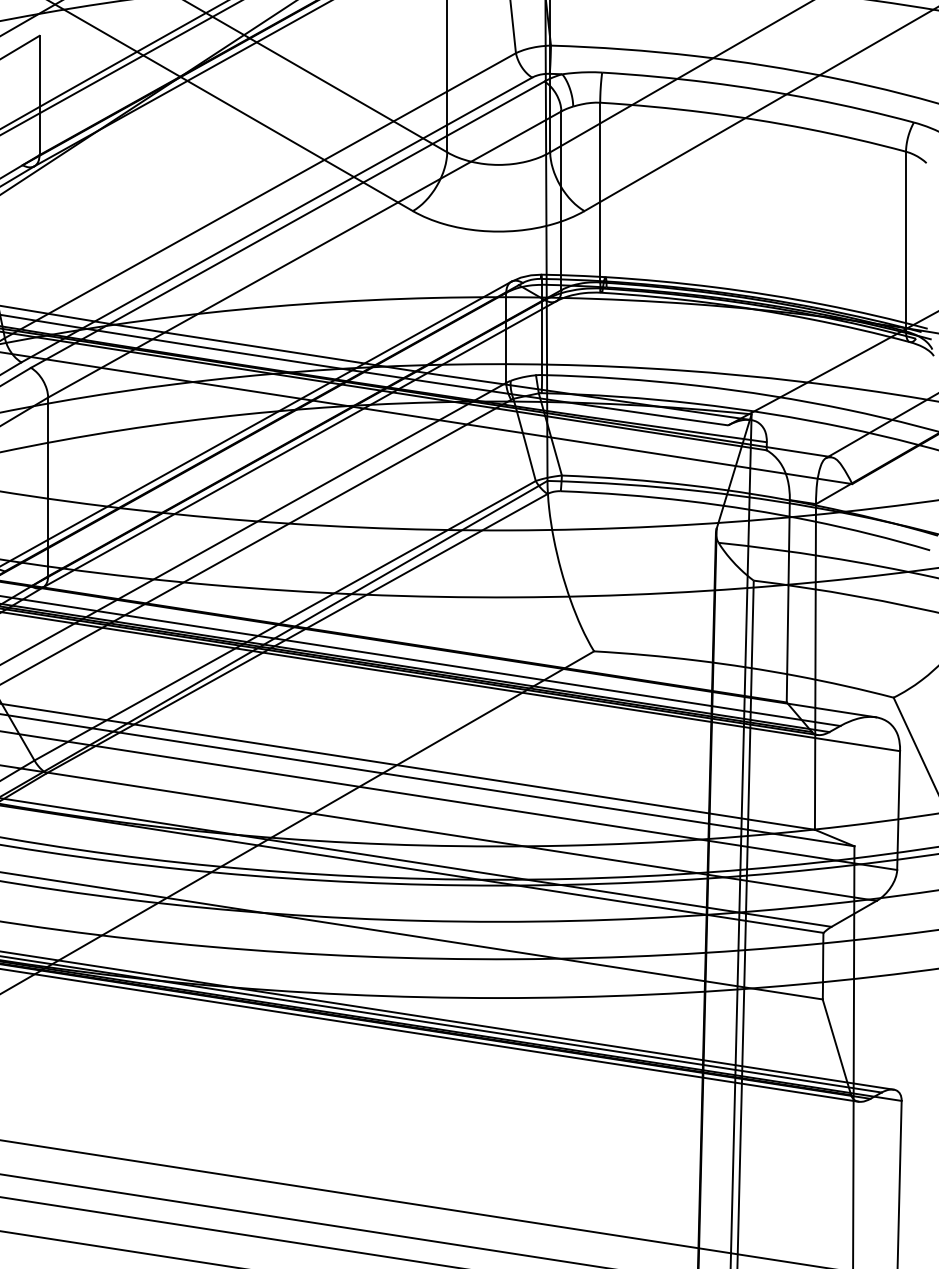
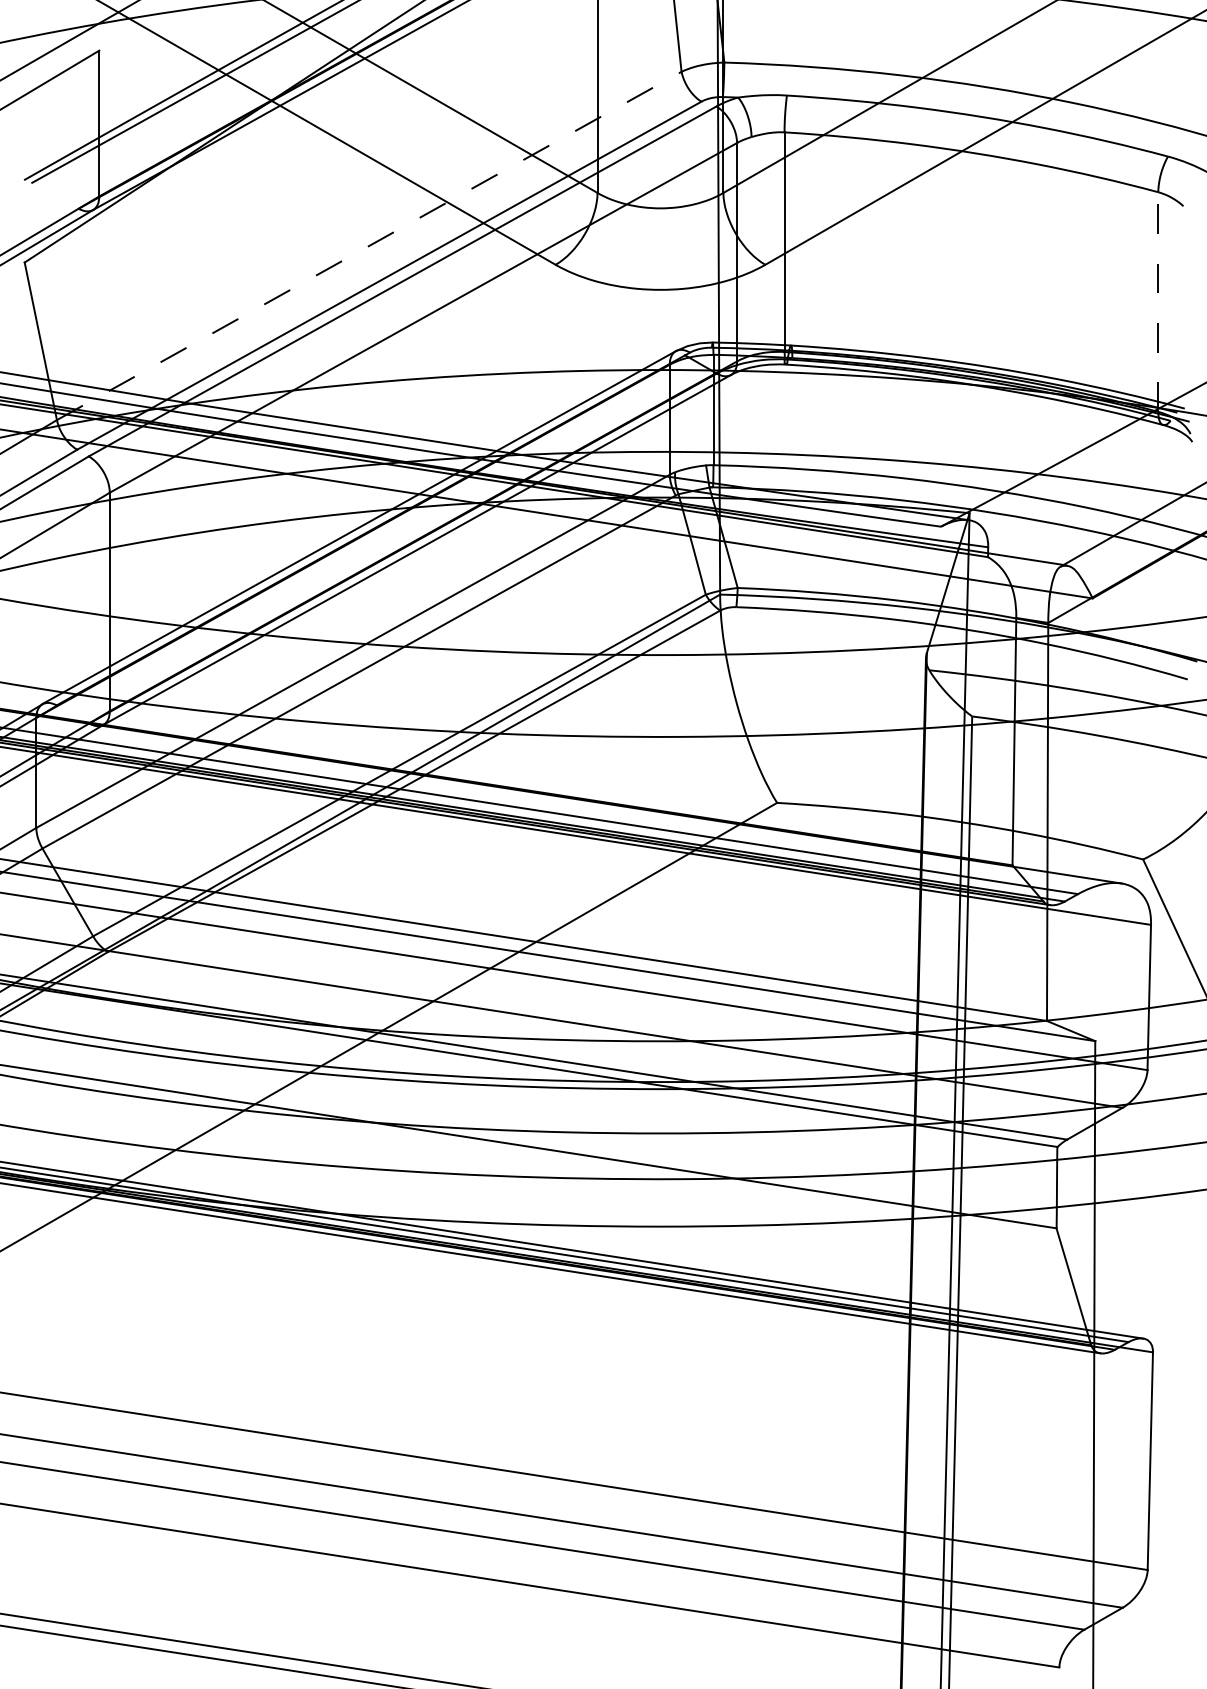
line: (260, 195) -> (369, 245), solid -> dashed
line: (906, 241) -> (1158, 302), solid -> dashed

